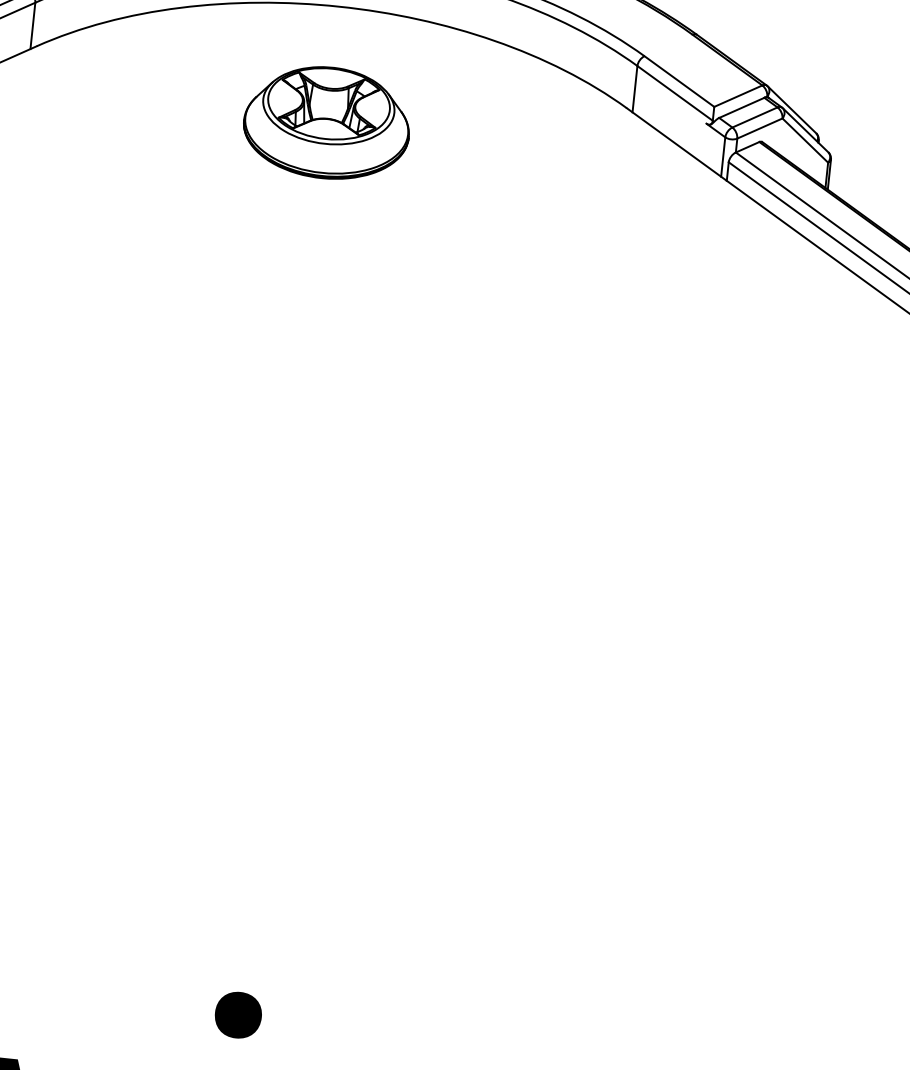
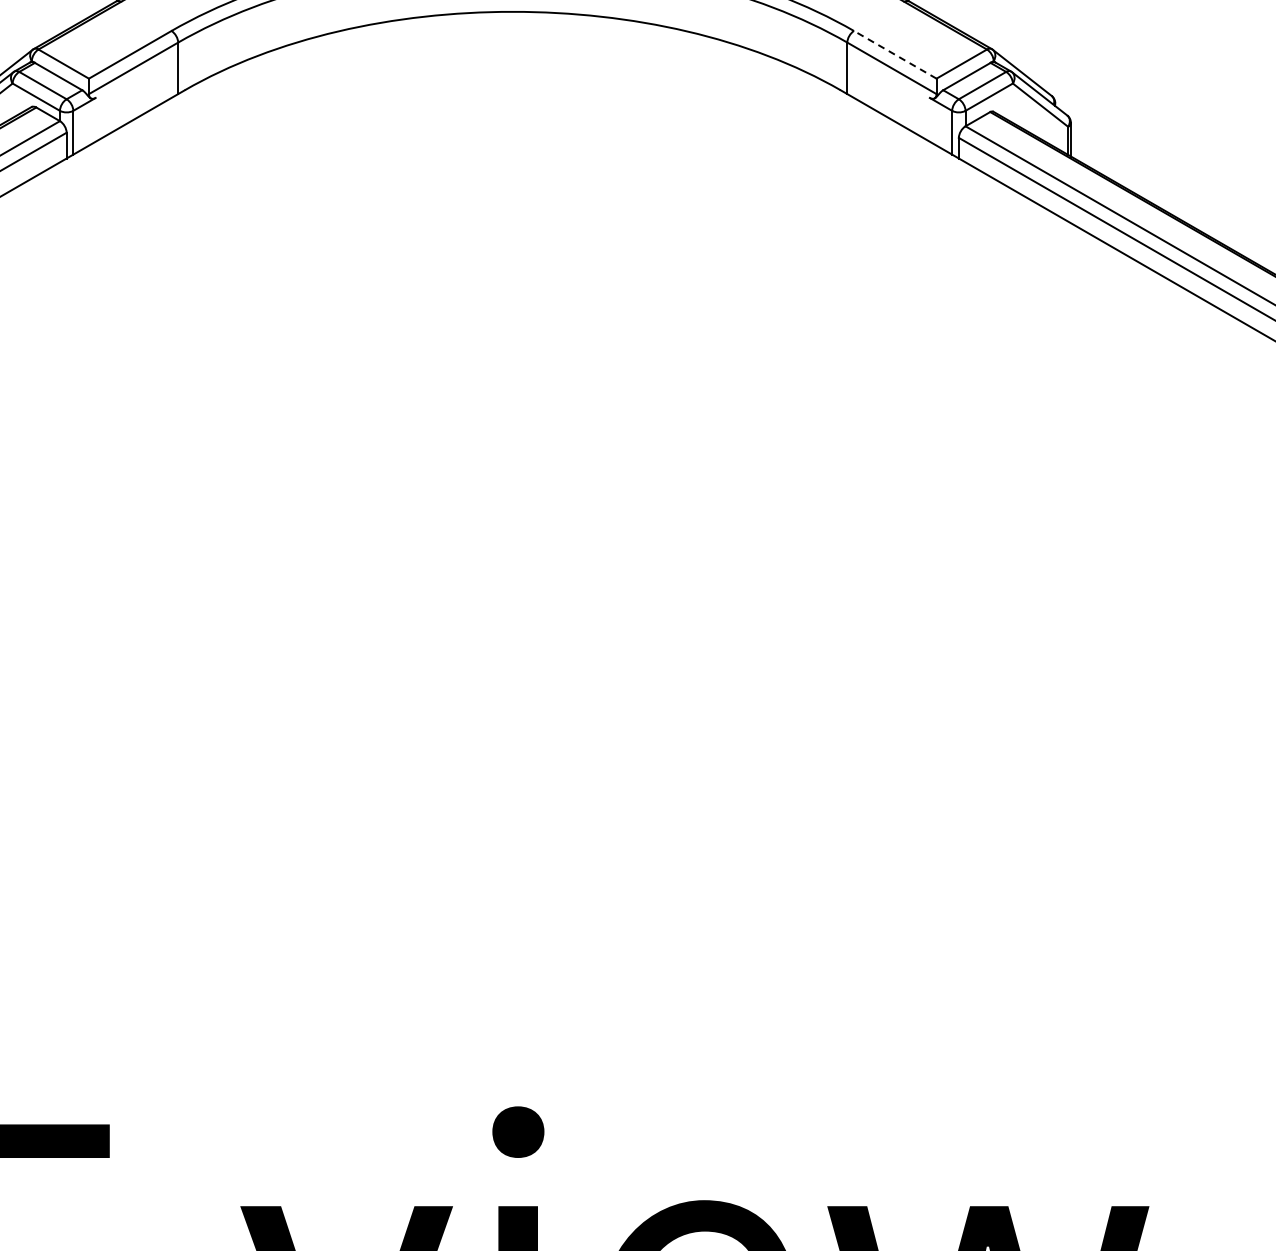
line: (679, 81) -> (895, 54), solid -> dashed
part: (326, 122) -> (512, 140), removed

